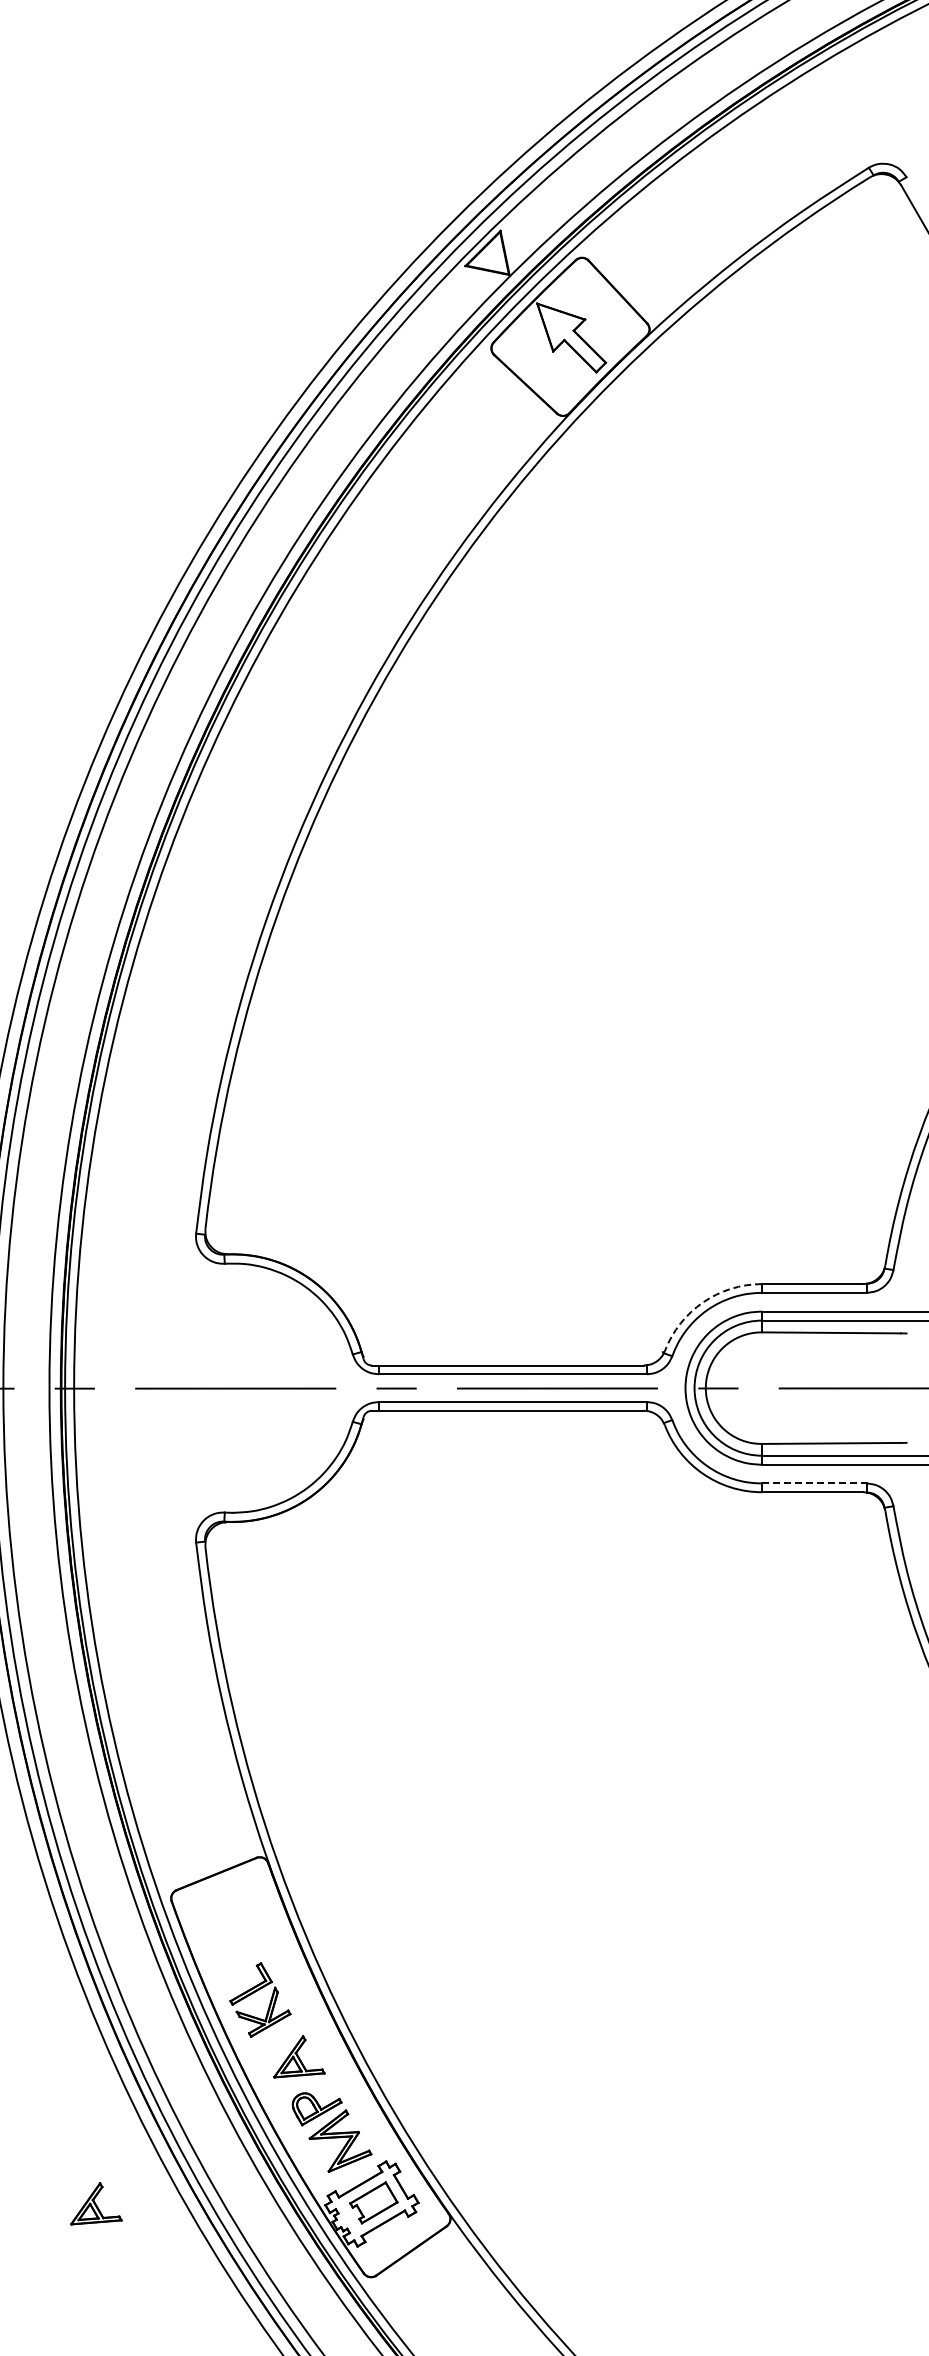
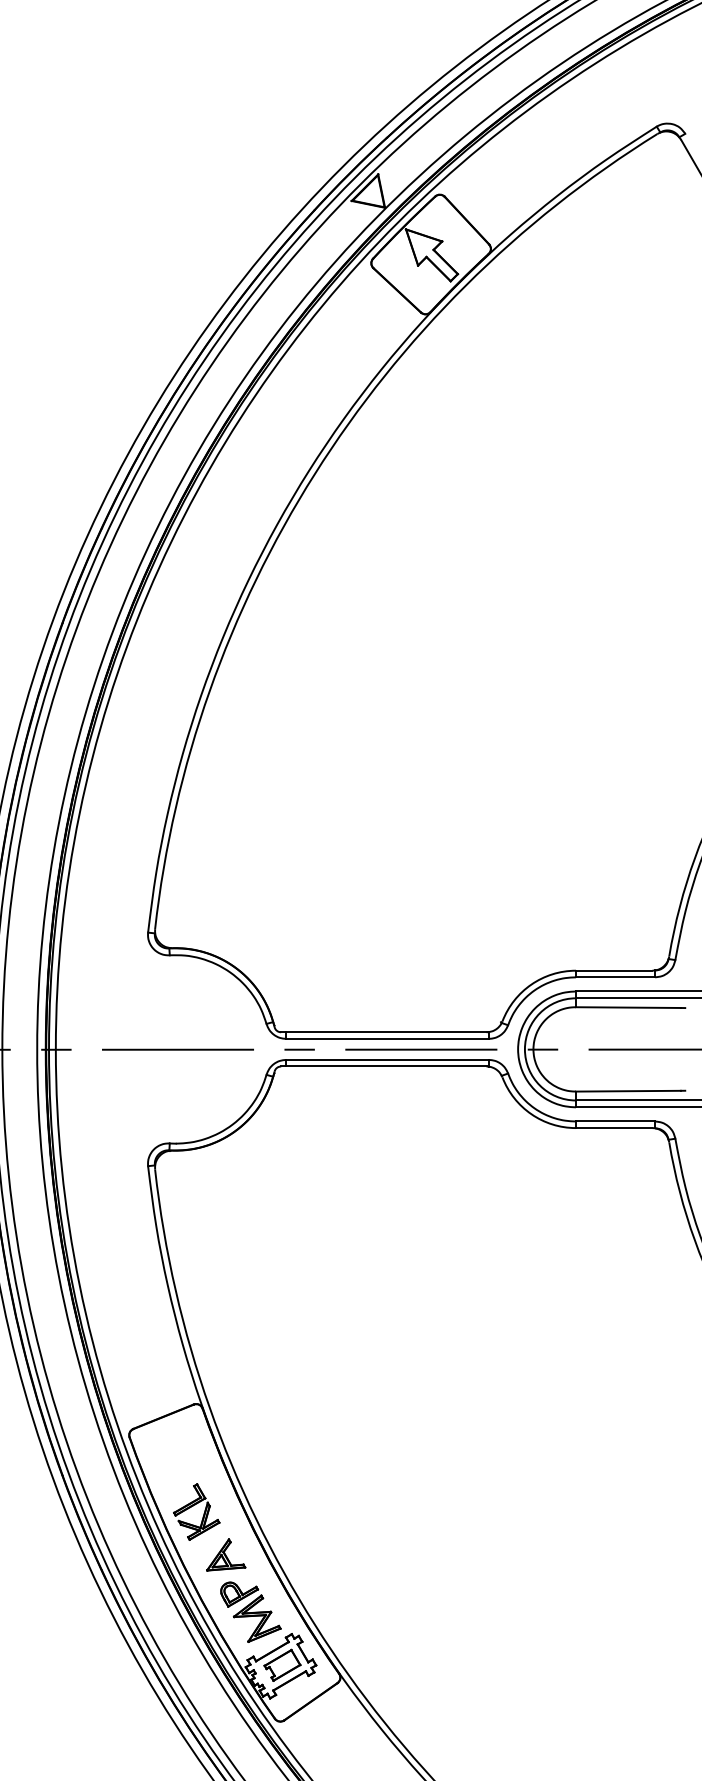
arc: (703, 1302) -> (531, 984), dashed -> solid
line: (814, 1483) -> (615, 1121), dashed -> solid
part: (96, 2203) -> (72, 1665), removed

